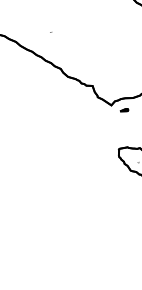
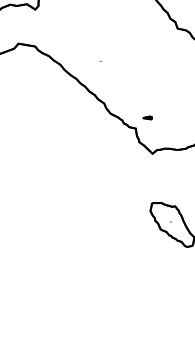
part: (124, 110) -> (147, 117), moved

